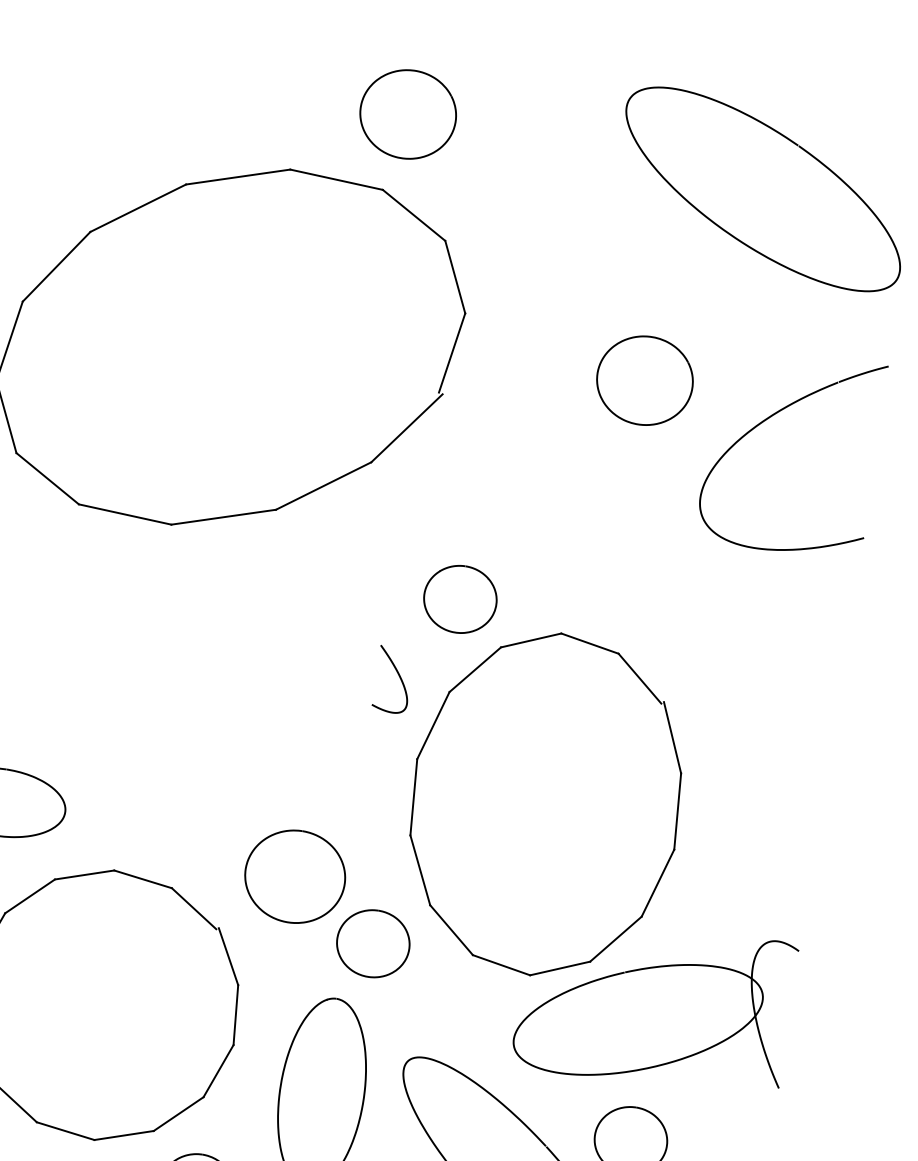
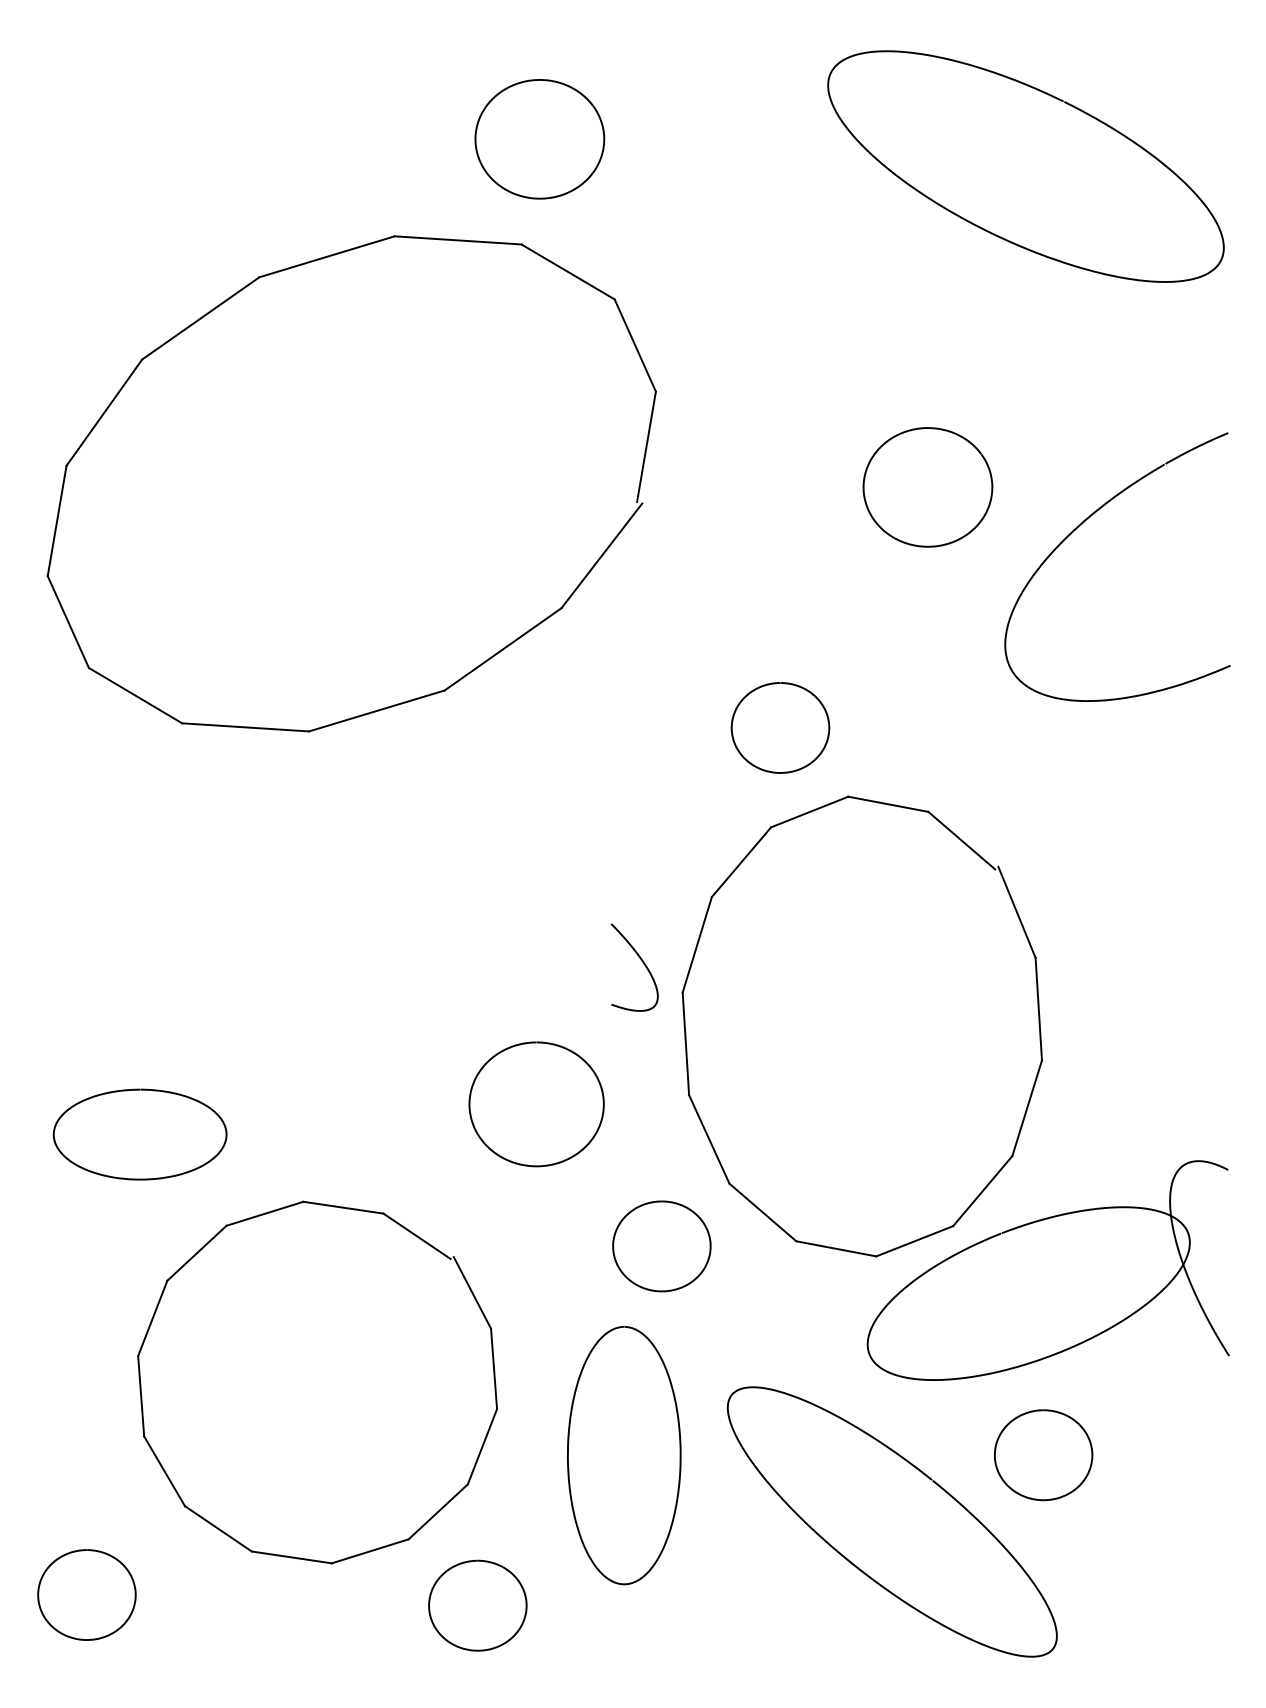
part: (770, 418) -> (1081, 525), moved
curve: (638, 423) -> (927, 545), moved
part: (460, 599) -> (780, 727), moved
curve: (398, 676) -> (641, 961), moved
curve: (281, 920) -> (527, 1164), moved

